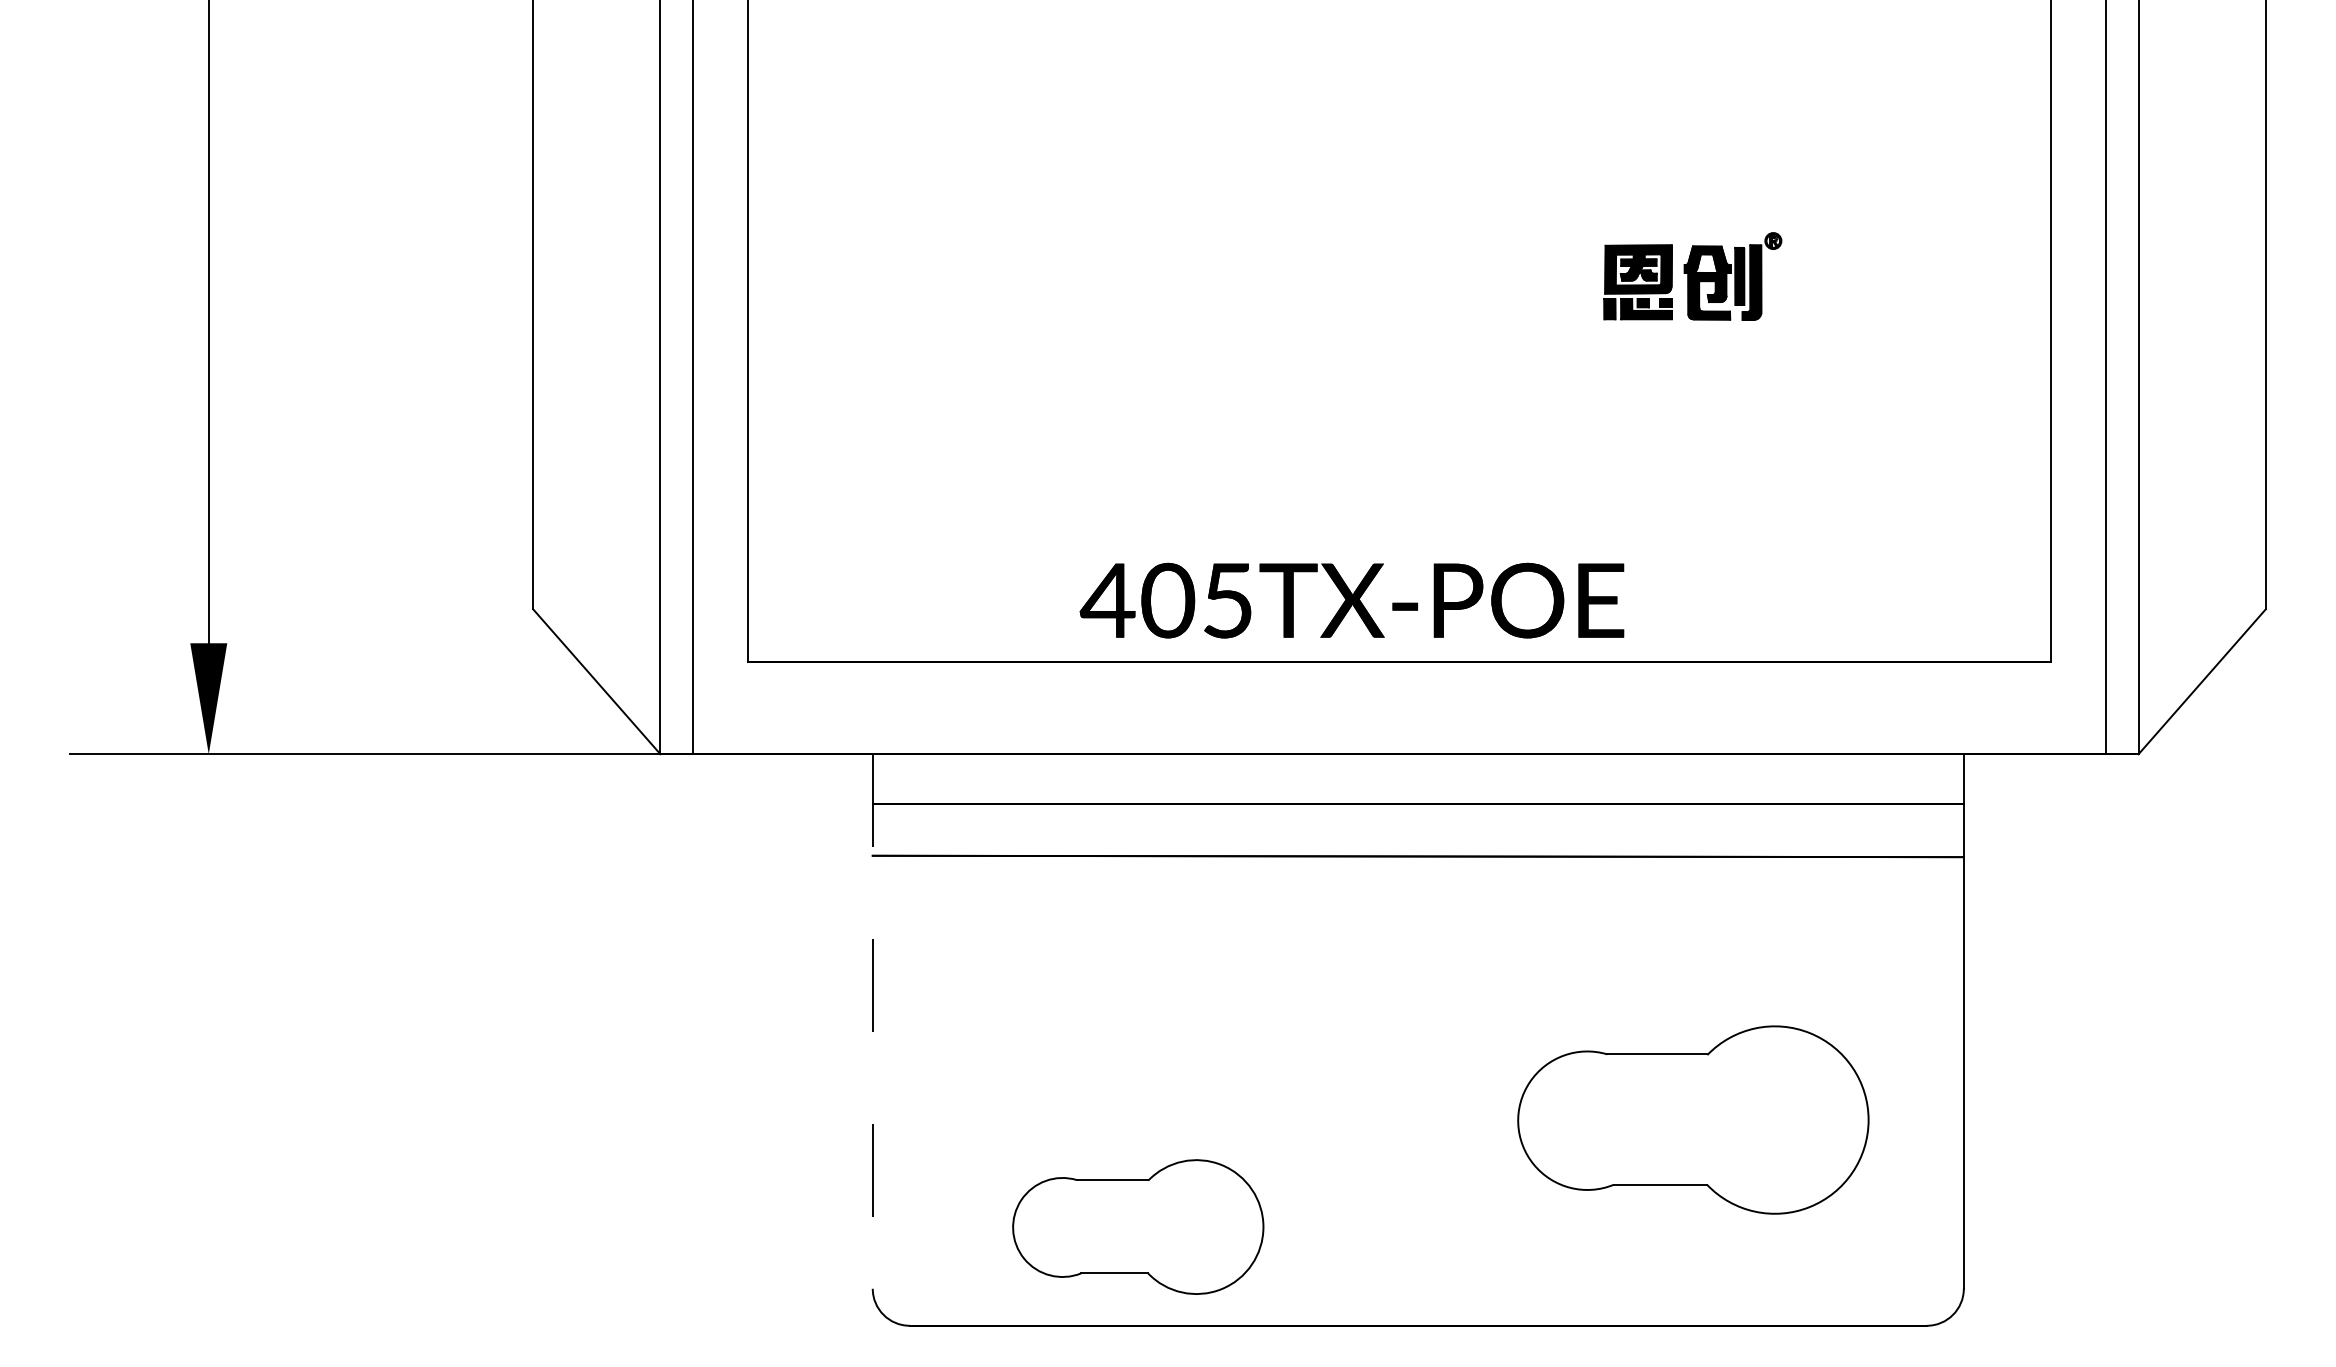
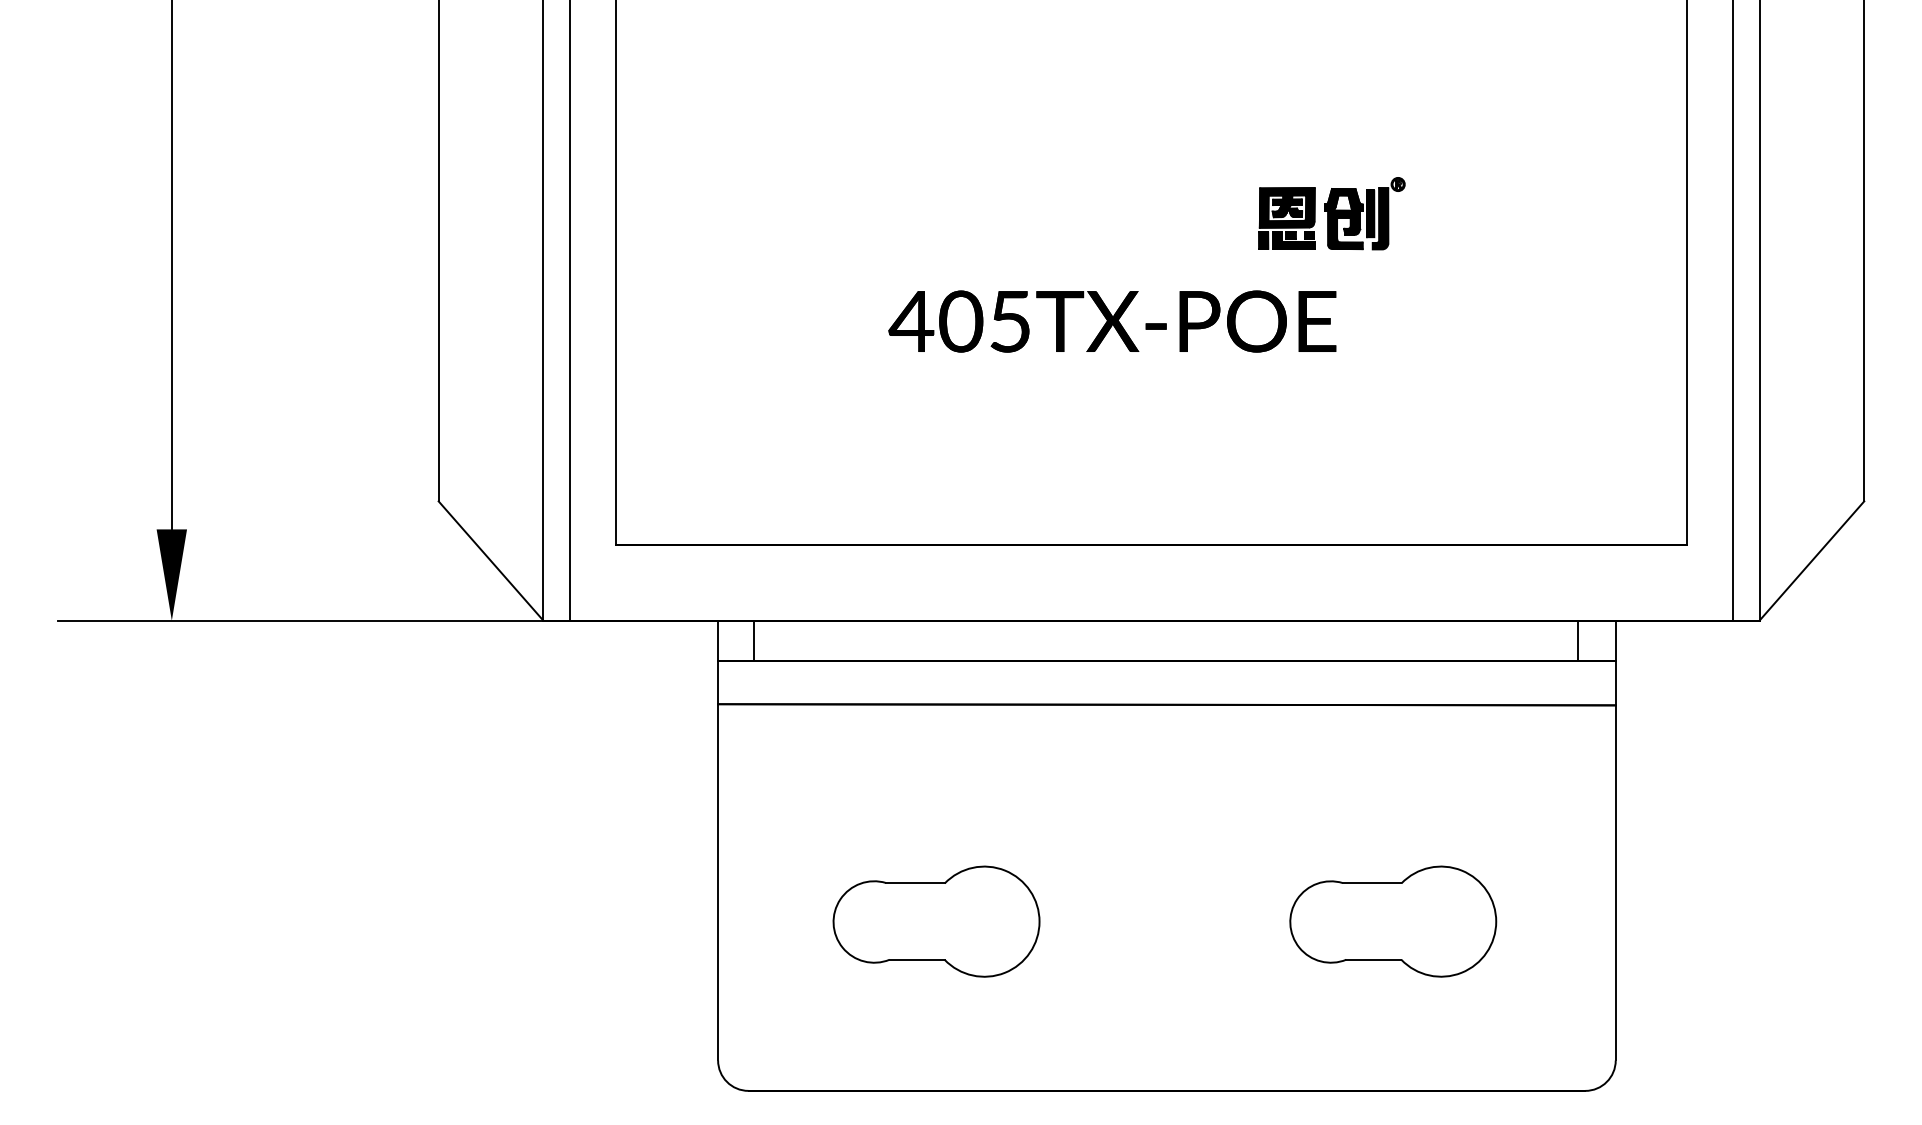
part: (1692, 276) -> (1331, 213), moved
text: (1351, 600) -> (1111, 321), moved
line: (916, 778) -> (754, 640), added
line: (1918, 778) -> (1578, 640), added
line: (872, 1022) -> (717, 841), dashed -> solid
part: (1693, 1119) -> (1393, 921), size x0.71
part: (1138, 1226) -> (936, 921), moved

